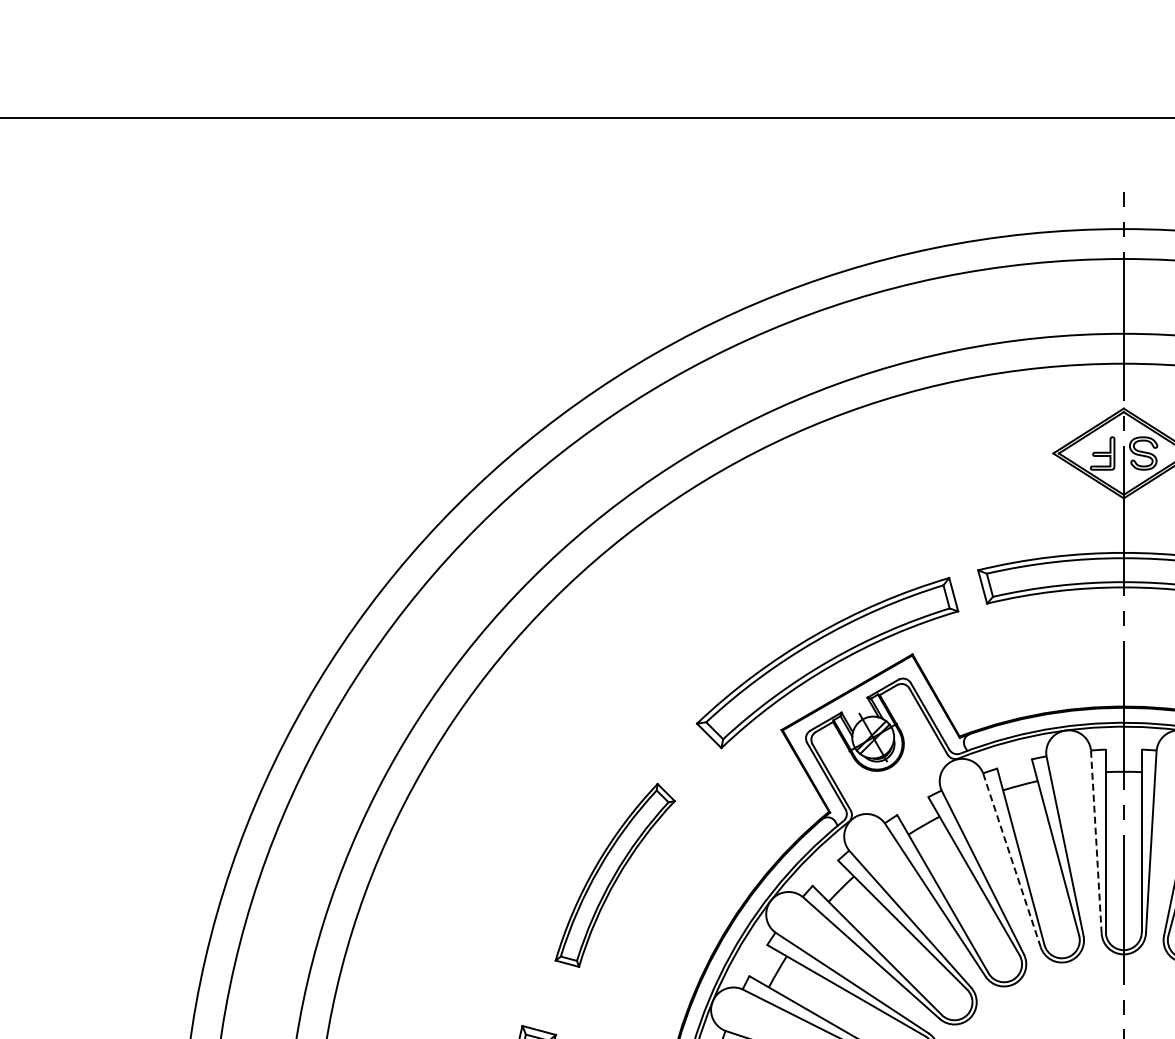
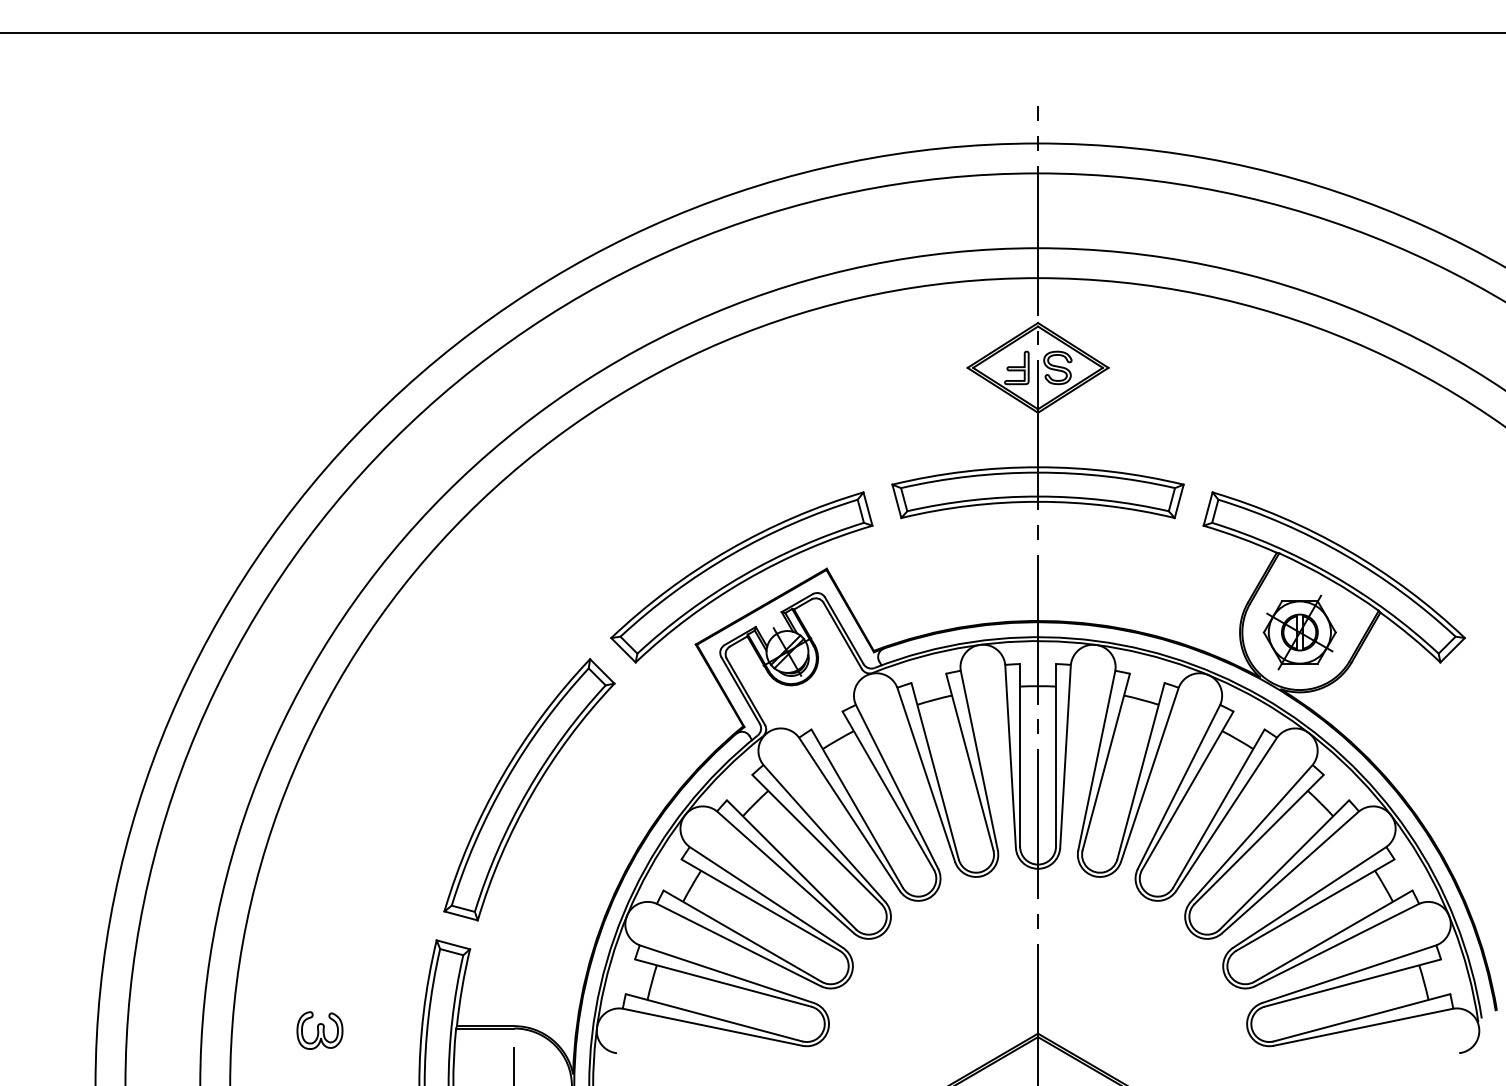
line: (1096, 842) -> (1010, 756), dashed -> solid
line: (1012, 860) -> (926, 774), dashed -> solid
part: (615, 875) -> (529, 789), size x1.43

